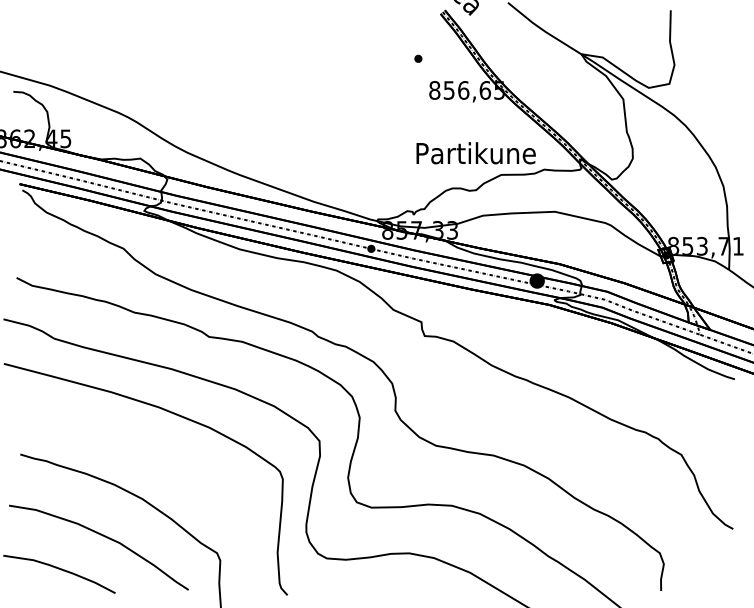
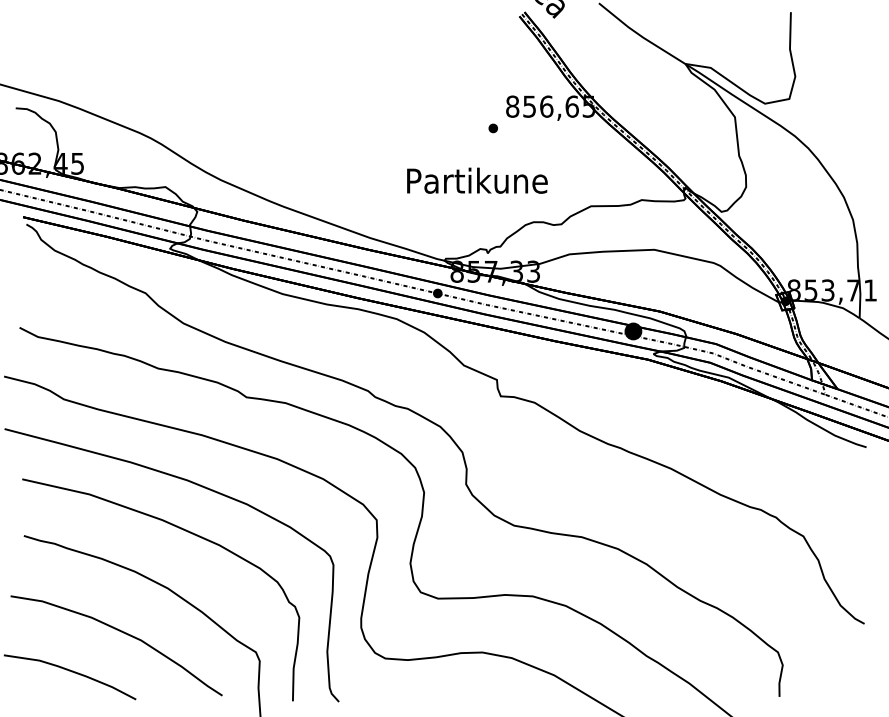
part: (417, 58) -> (492, 128), moved
text: (476, 153) -> (477, 180), moved
curve: (160, 452) -> (189, 533), added

